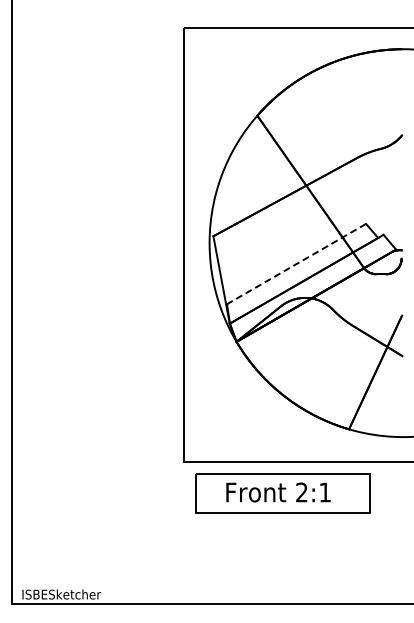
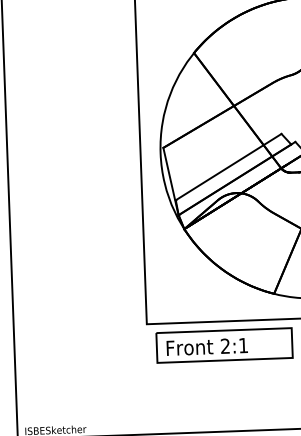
line: (296, 264) -> (228, 167), dashed -> solid
text: (278, 492) -> (207, 346), moved

